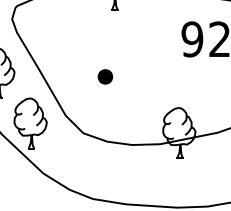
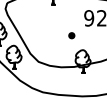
part: (104, 76) -> (71, 35), moved

